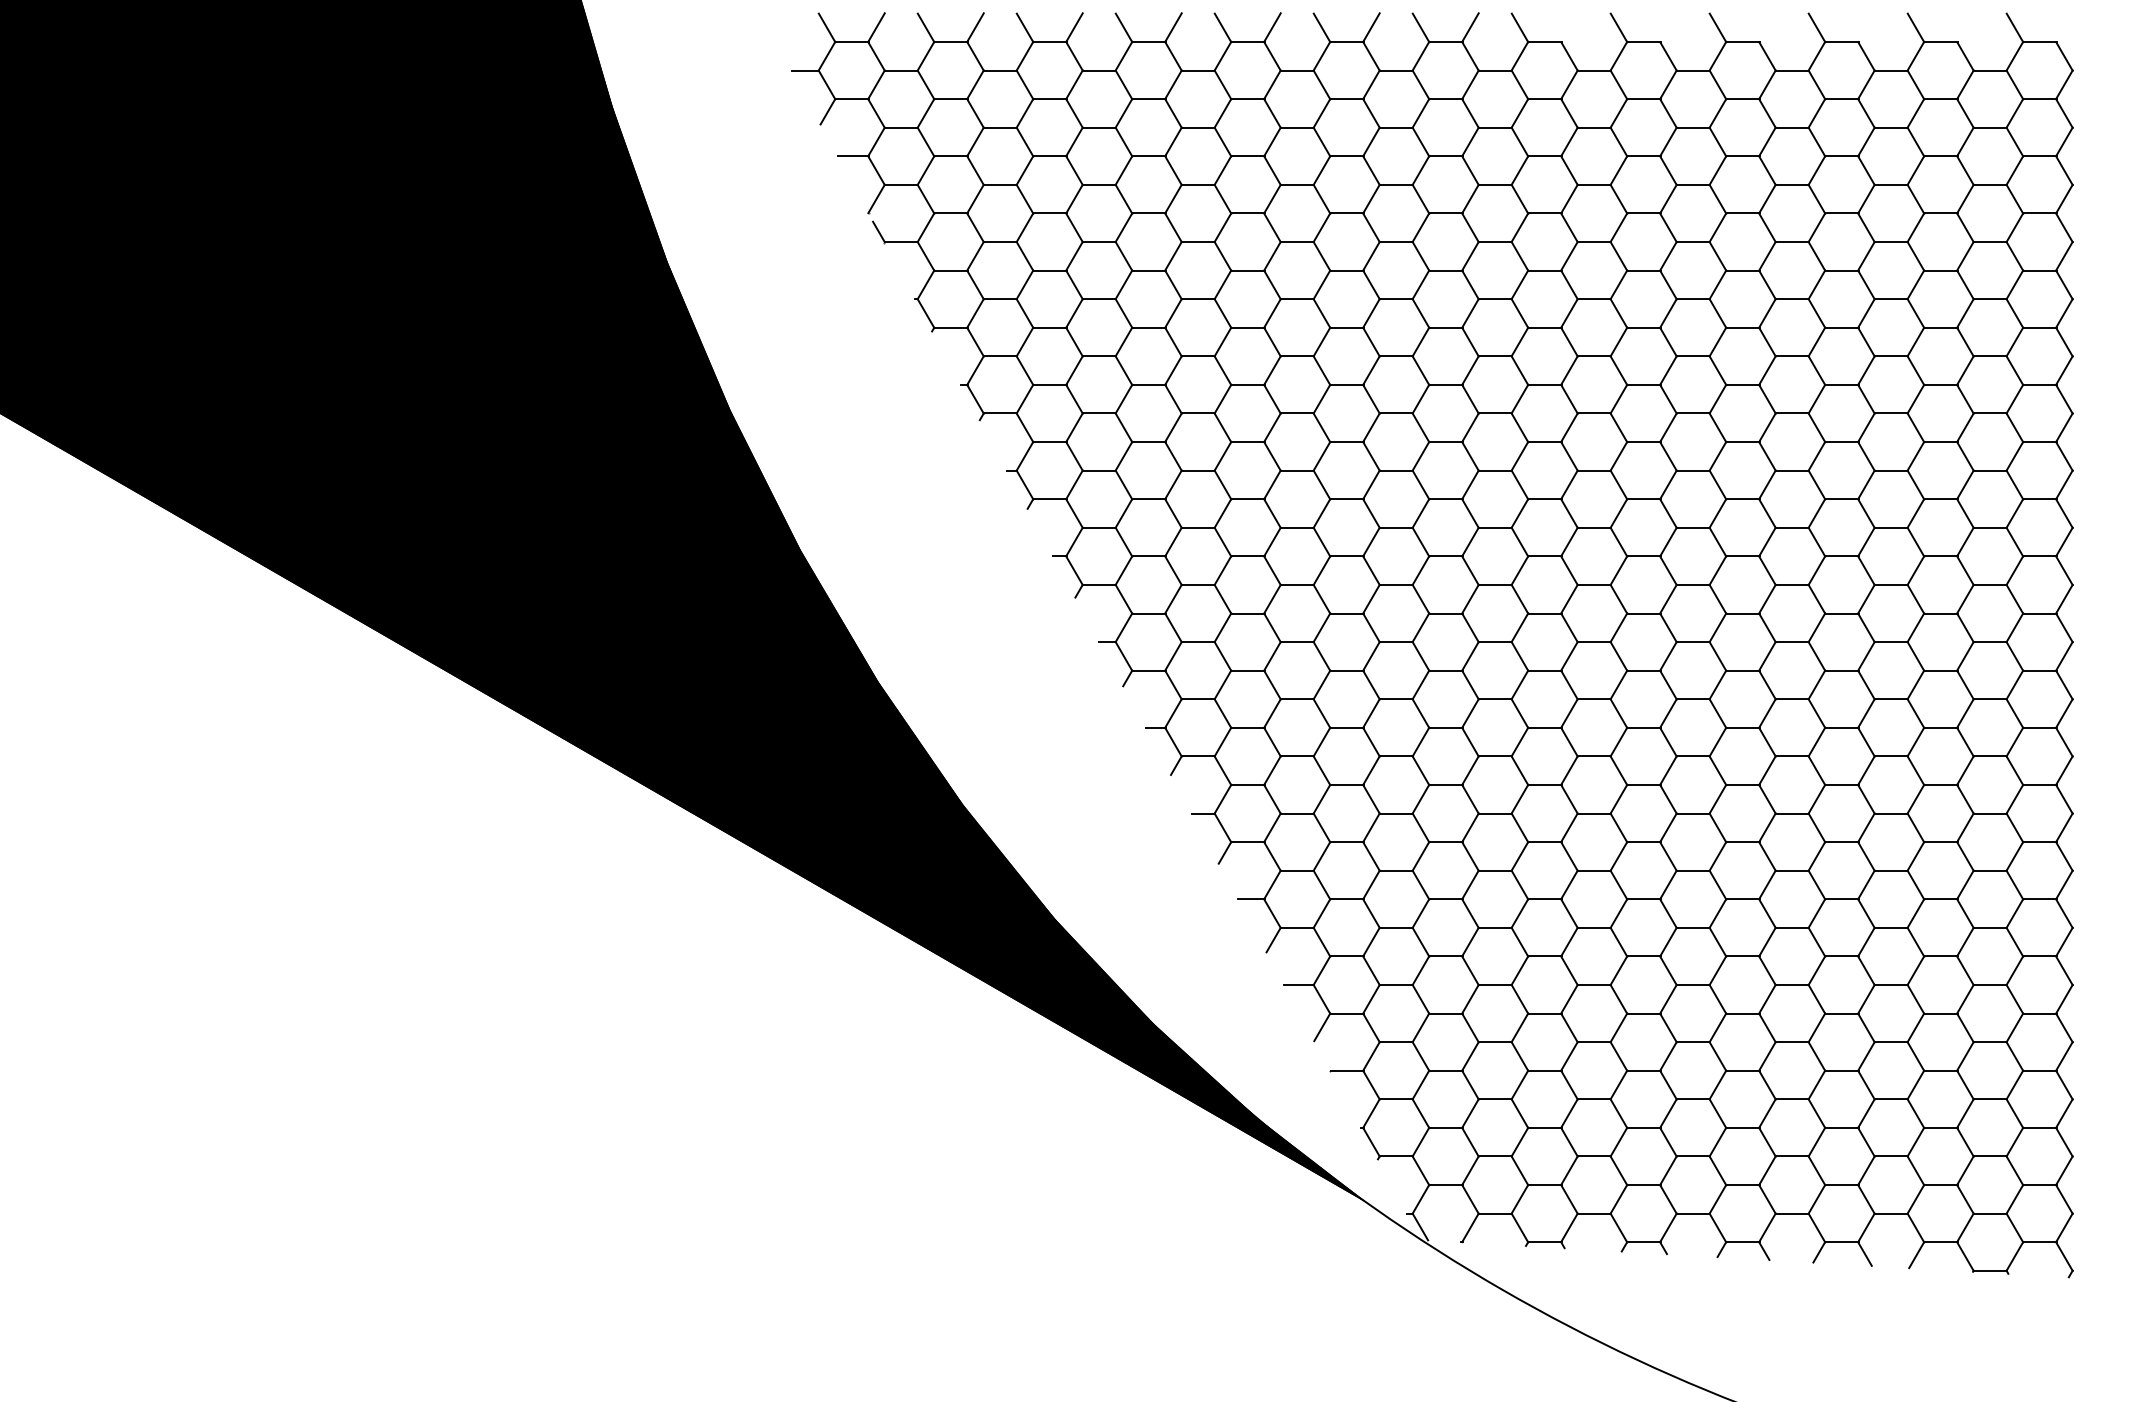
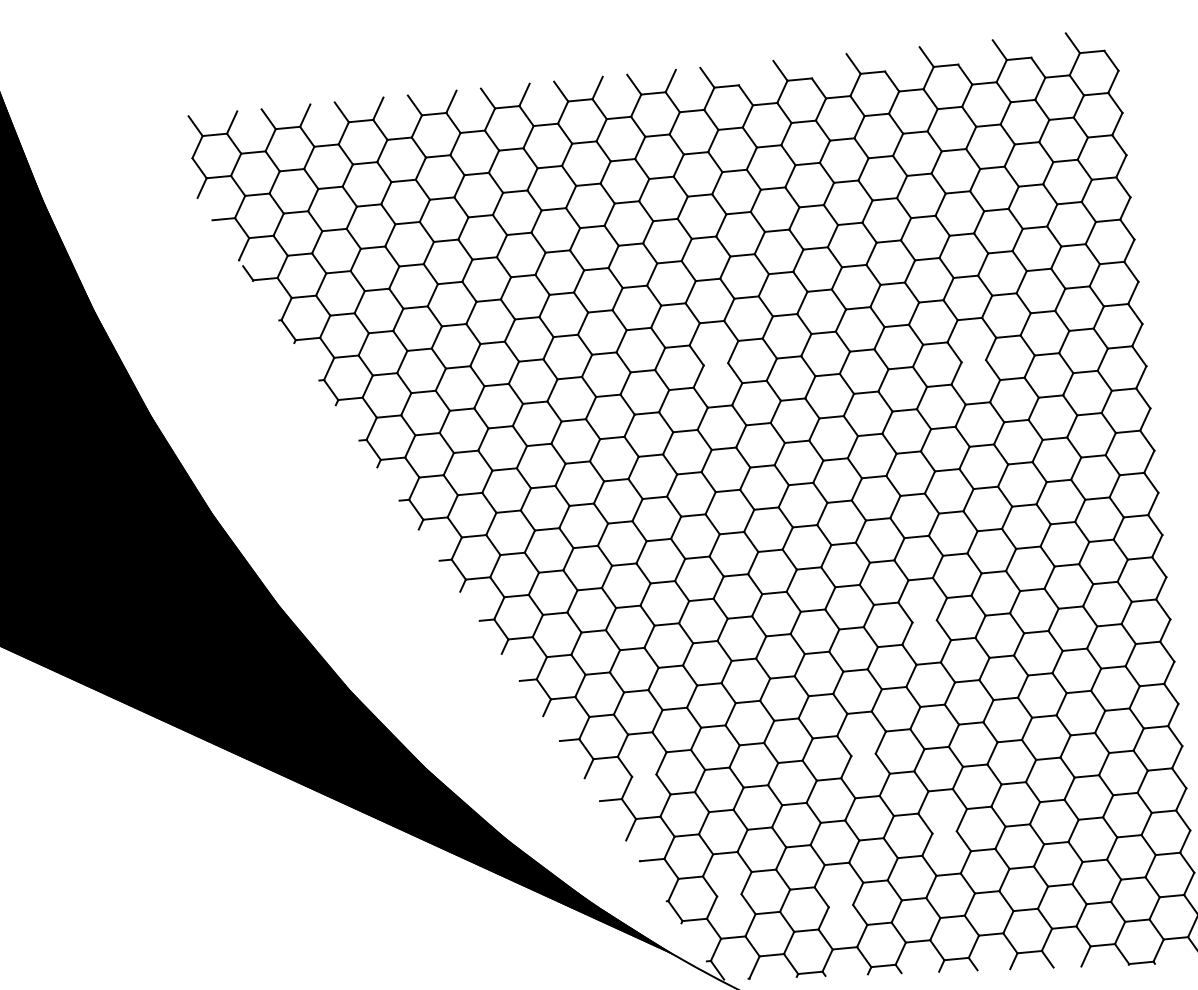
line: (805, 70) -> (182, 159), removed
line: (1495, 413) -> (716, 364), removed
line: (1841, 442) -> (973, 361), removed
line: (1742, 785) -> (924, 621), removed
line: (1346, 956) -> (644, 775), removed
line: (1643, 956) -> (863, 754), removed
line: (1742, 1070) -> (944, 832), removed
line: (1445, 1127) -> (729, 895), removed
line: (1594, 1156) -> (841, 906), removed

